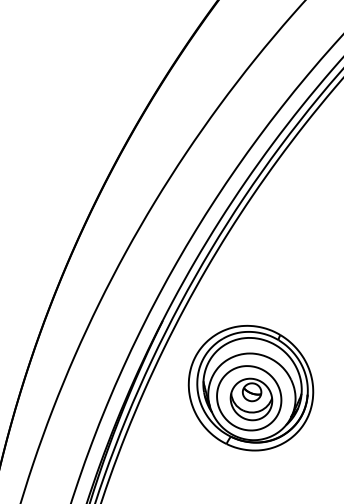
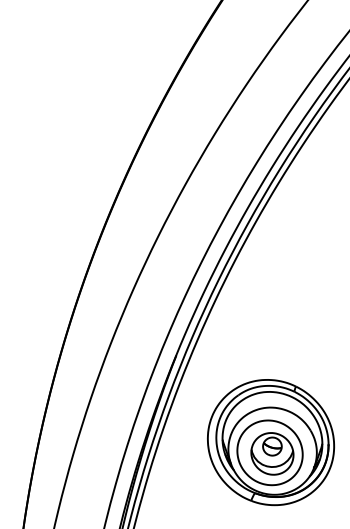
part: (251, 388) -> (271, 442), moved

